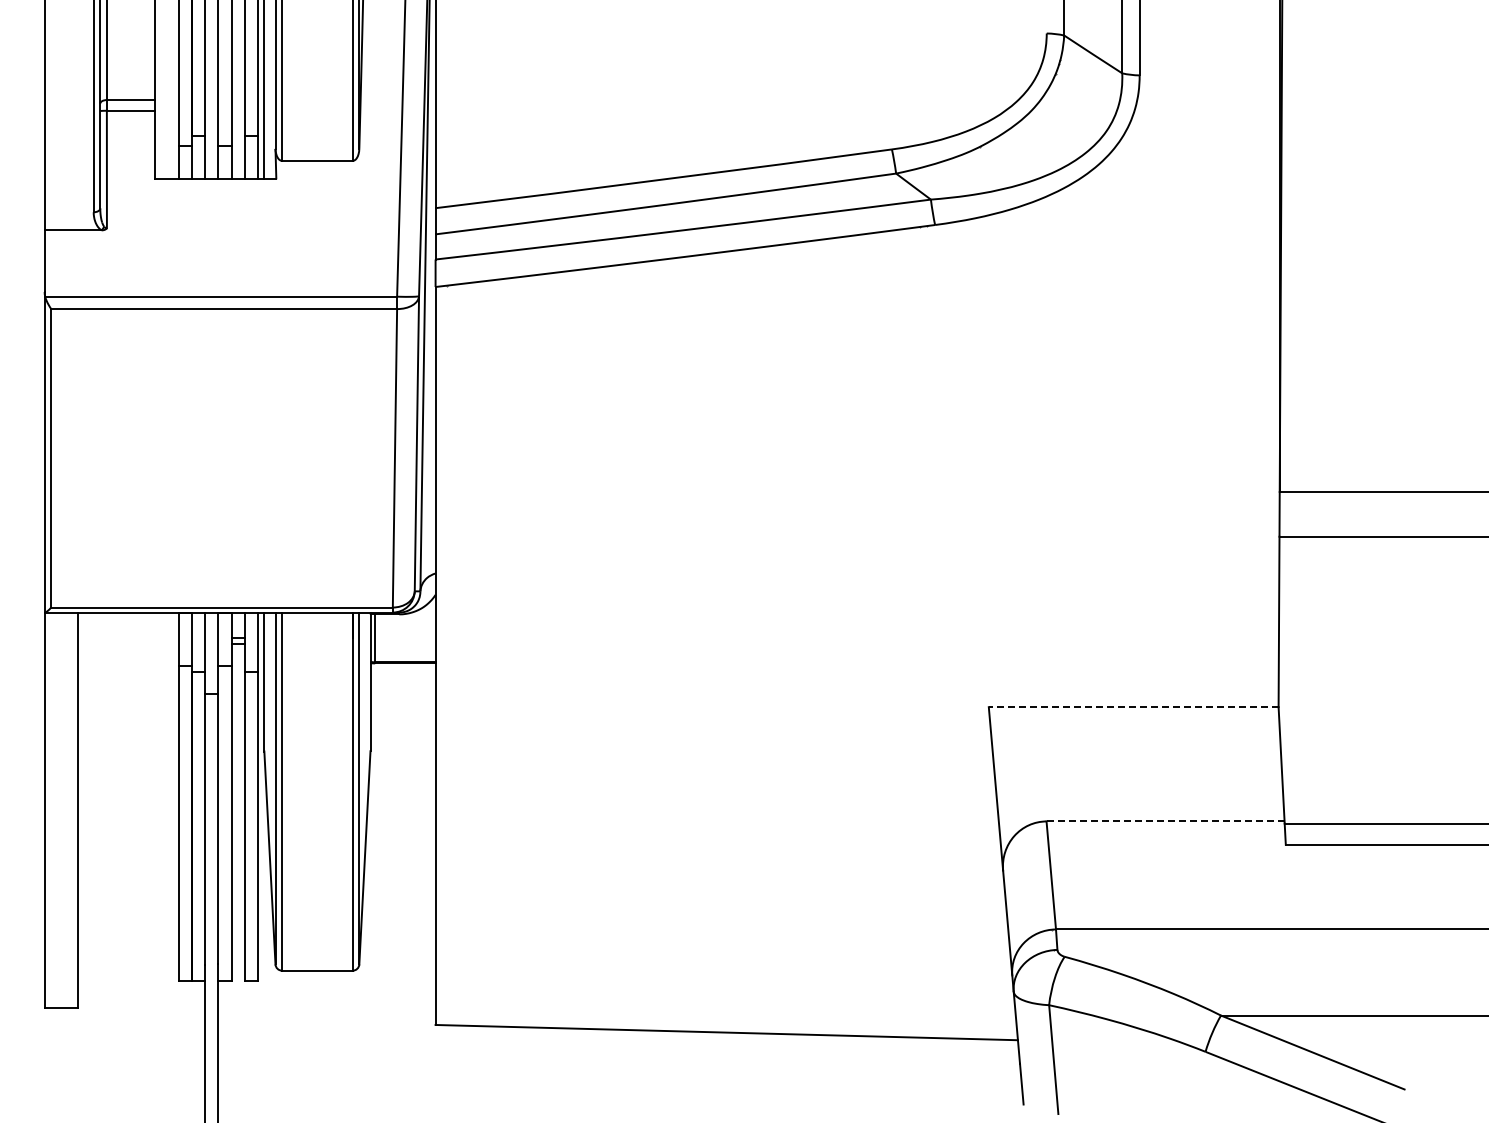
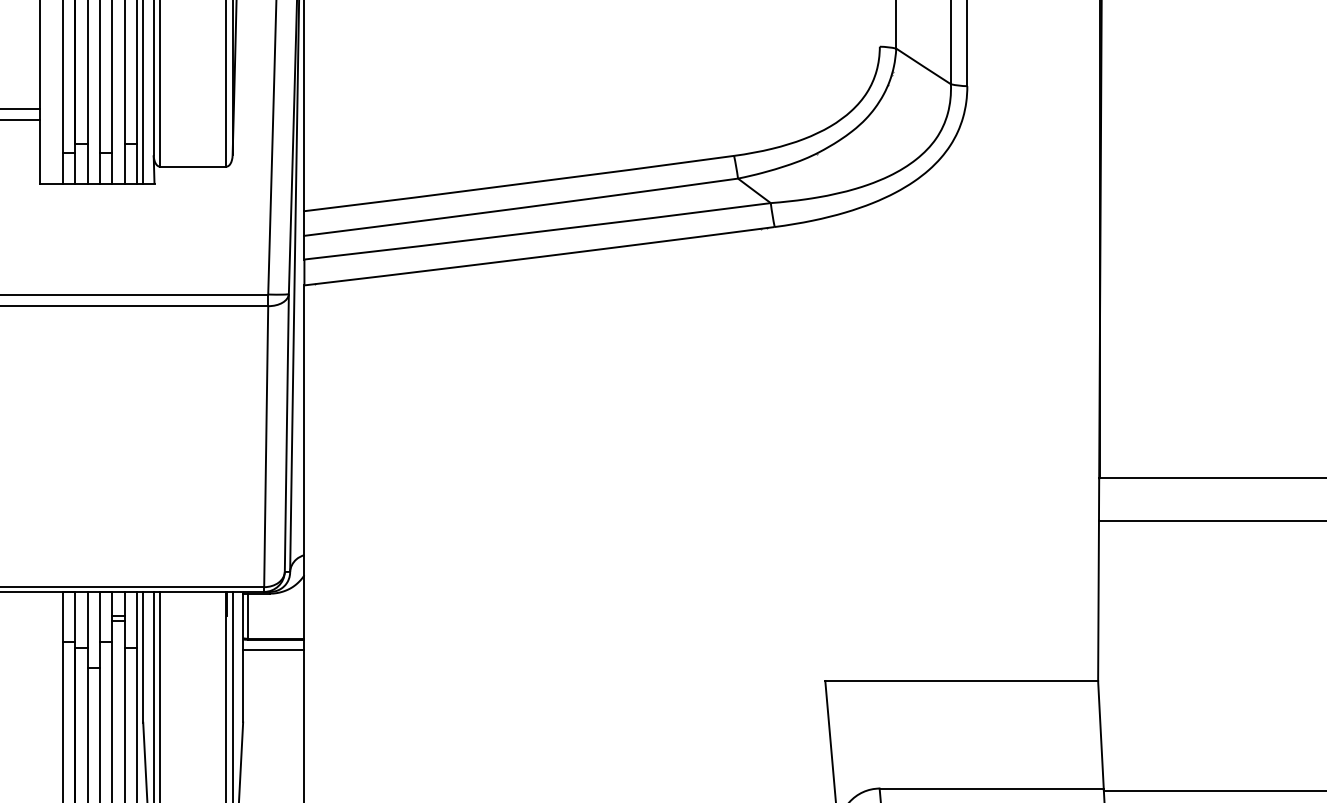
line: (402, 674) -> (273, 650), added
line: (1133, 707) -> (961, 681), dashed -> solid
line: (1165, 821) -> (991, 788), dashed -> solid

